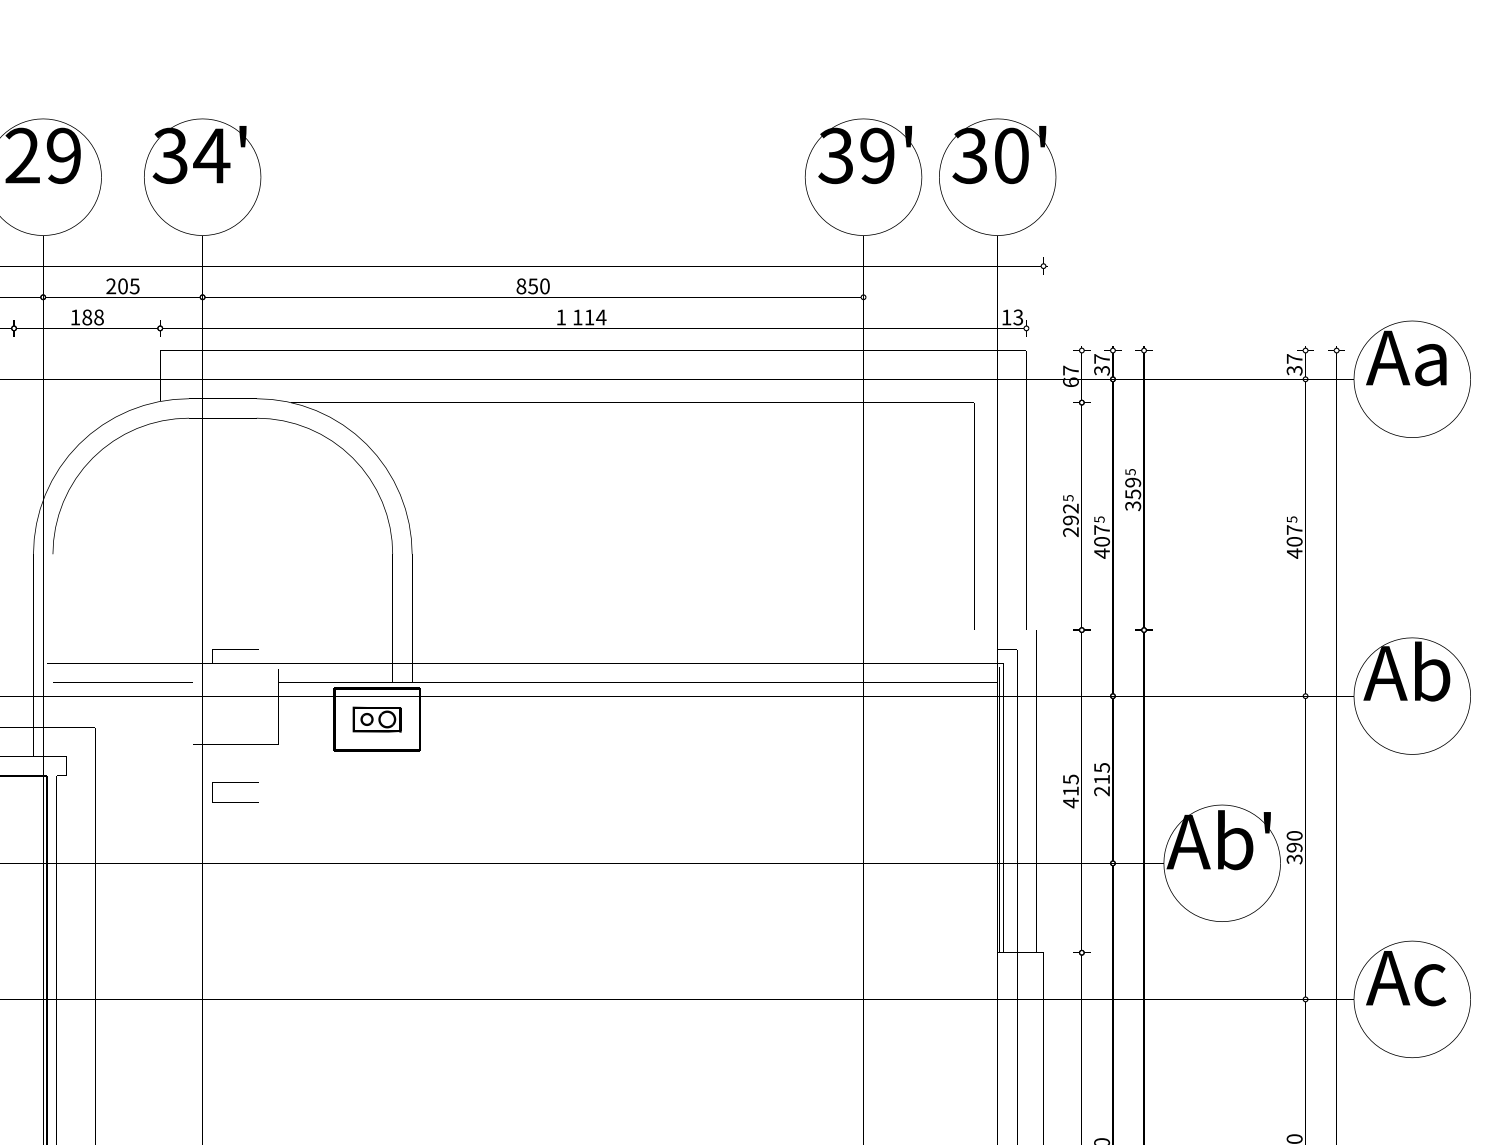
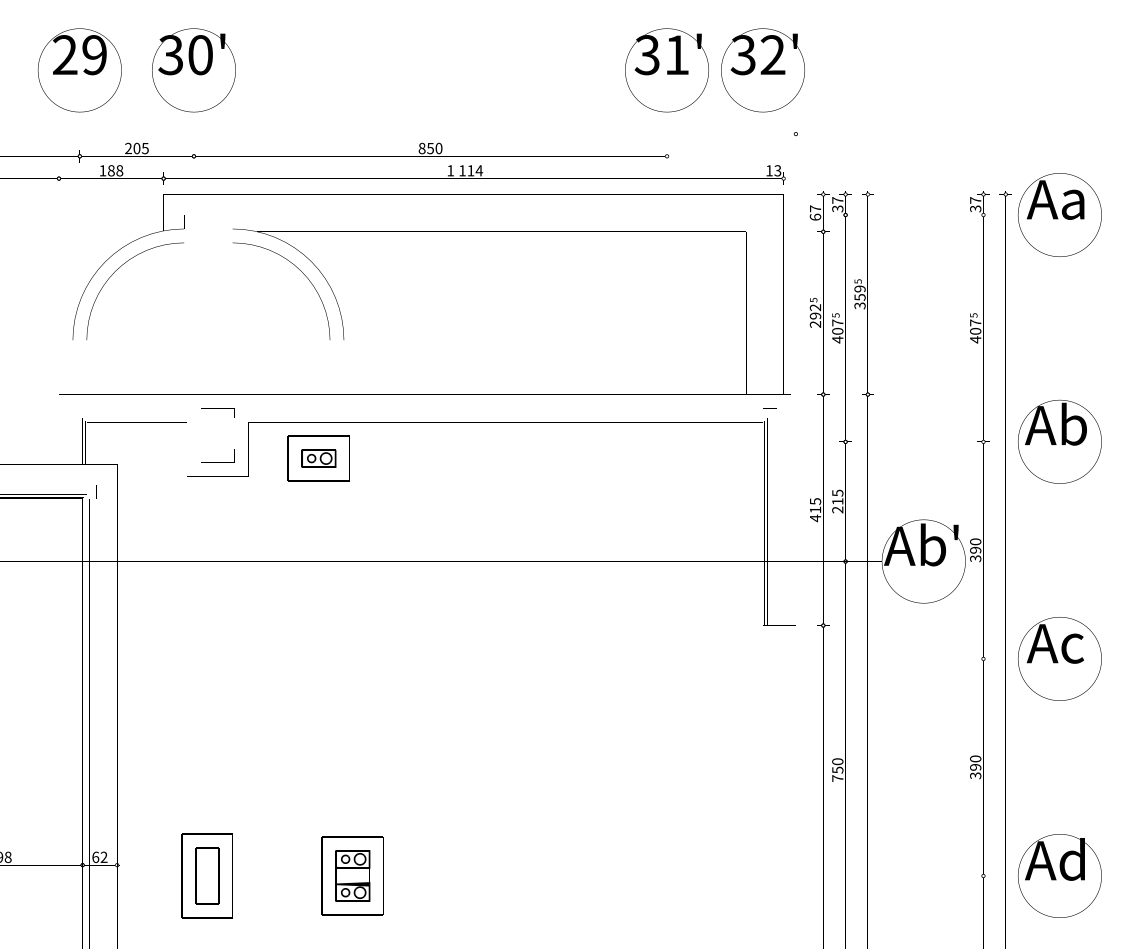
text: (211, 156) -> (200, 55), 34' -> 30'
text: (876, 156) -> (676, 55), 39' -> 31'
text: (1010, 156) -> (772, 55), 30' -> 32'
part: (235, 801) -> (217, 462), moved

